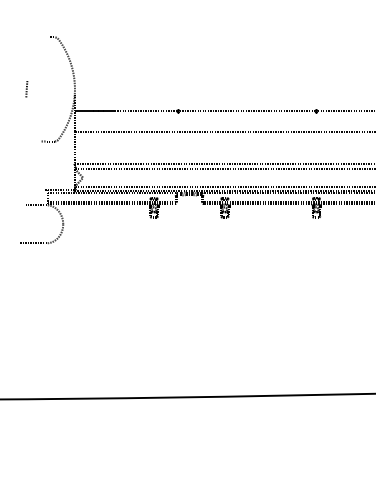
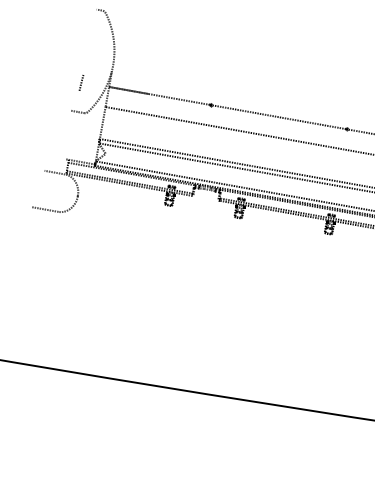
curve: (26, 89) -> (81, 83), moved

